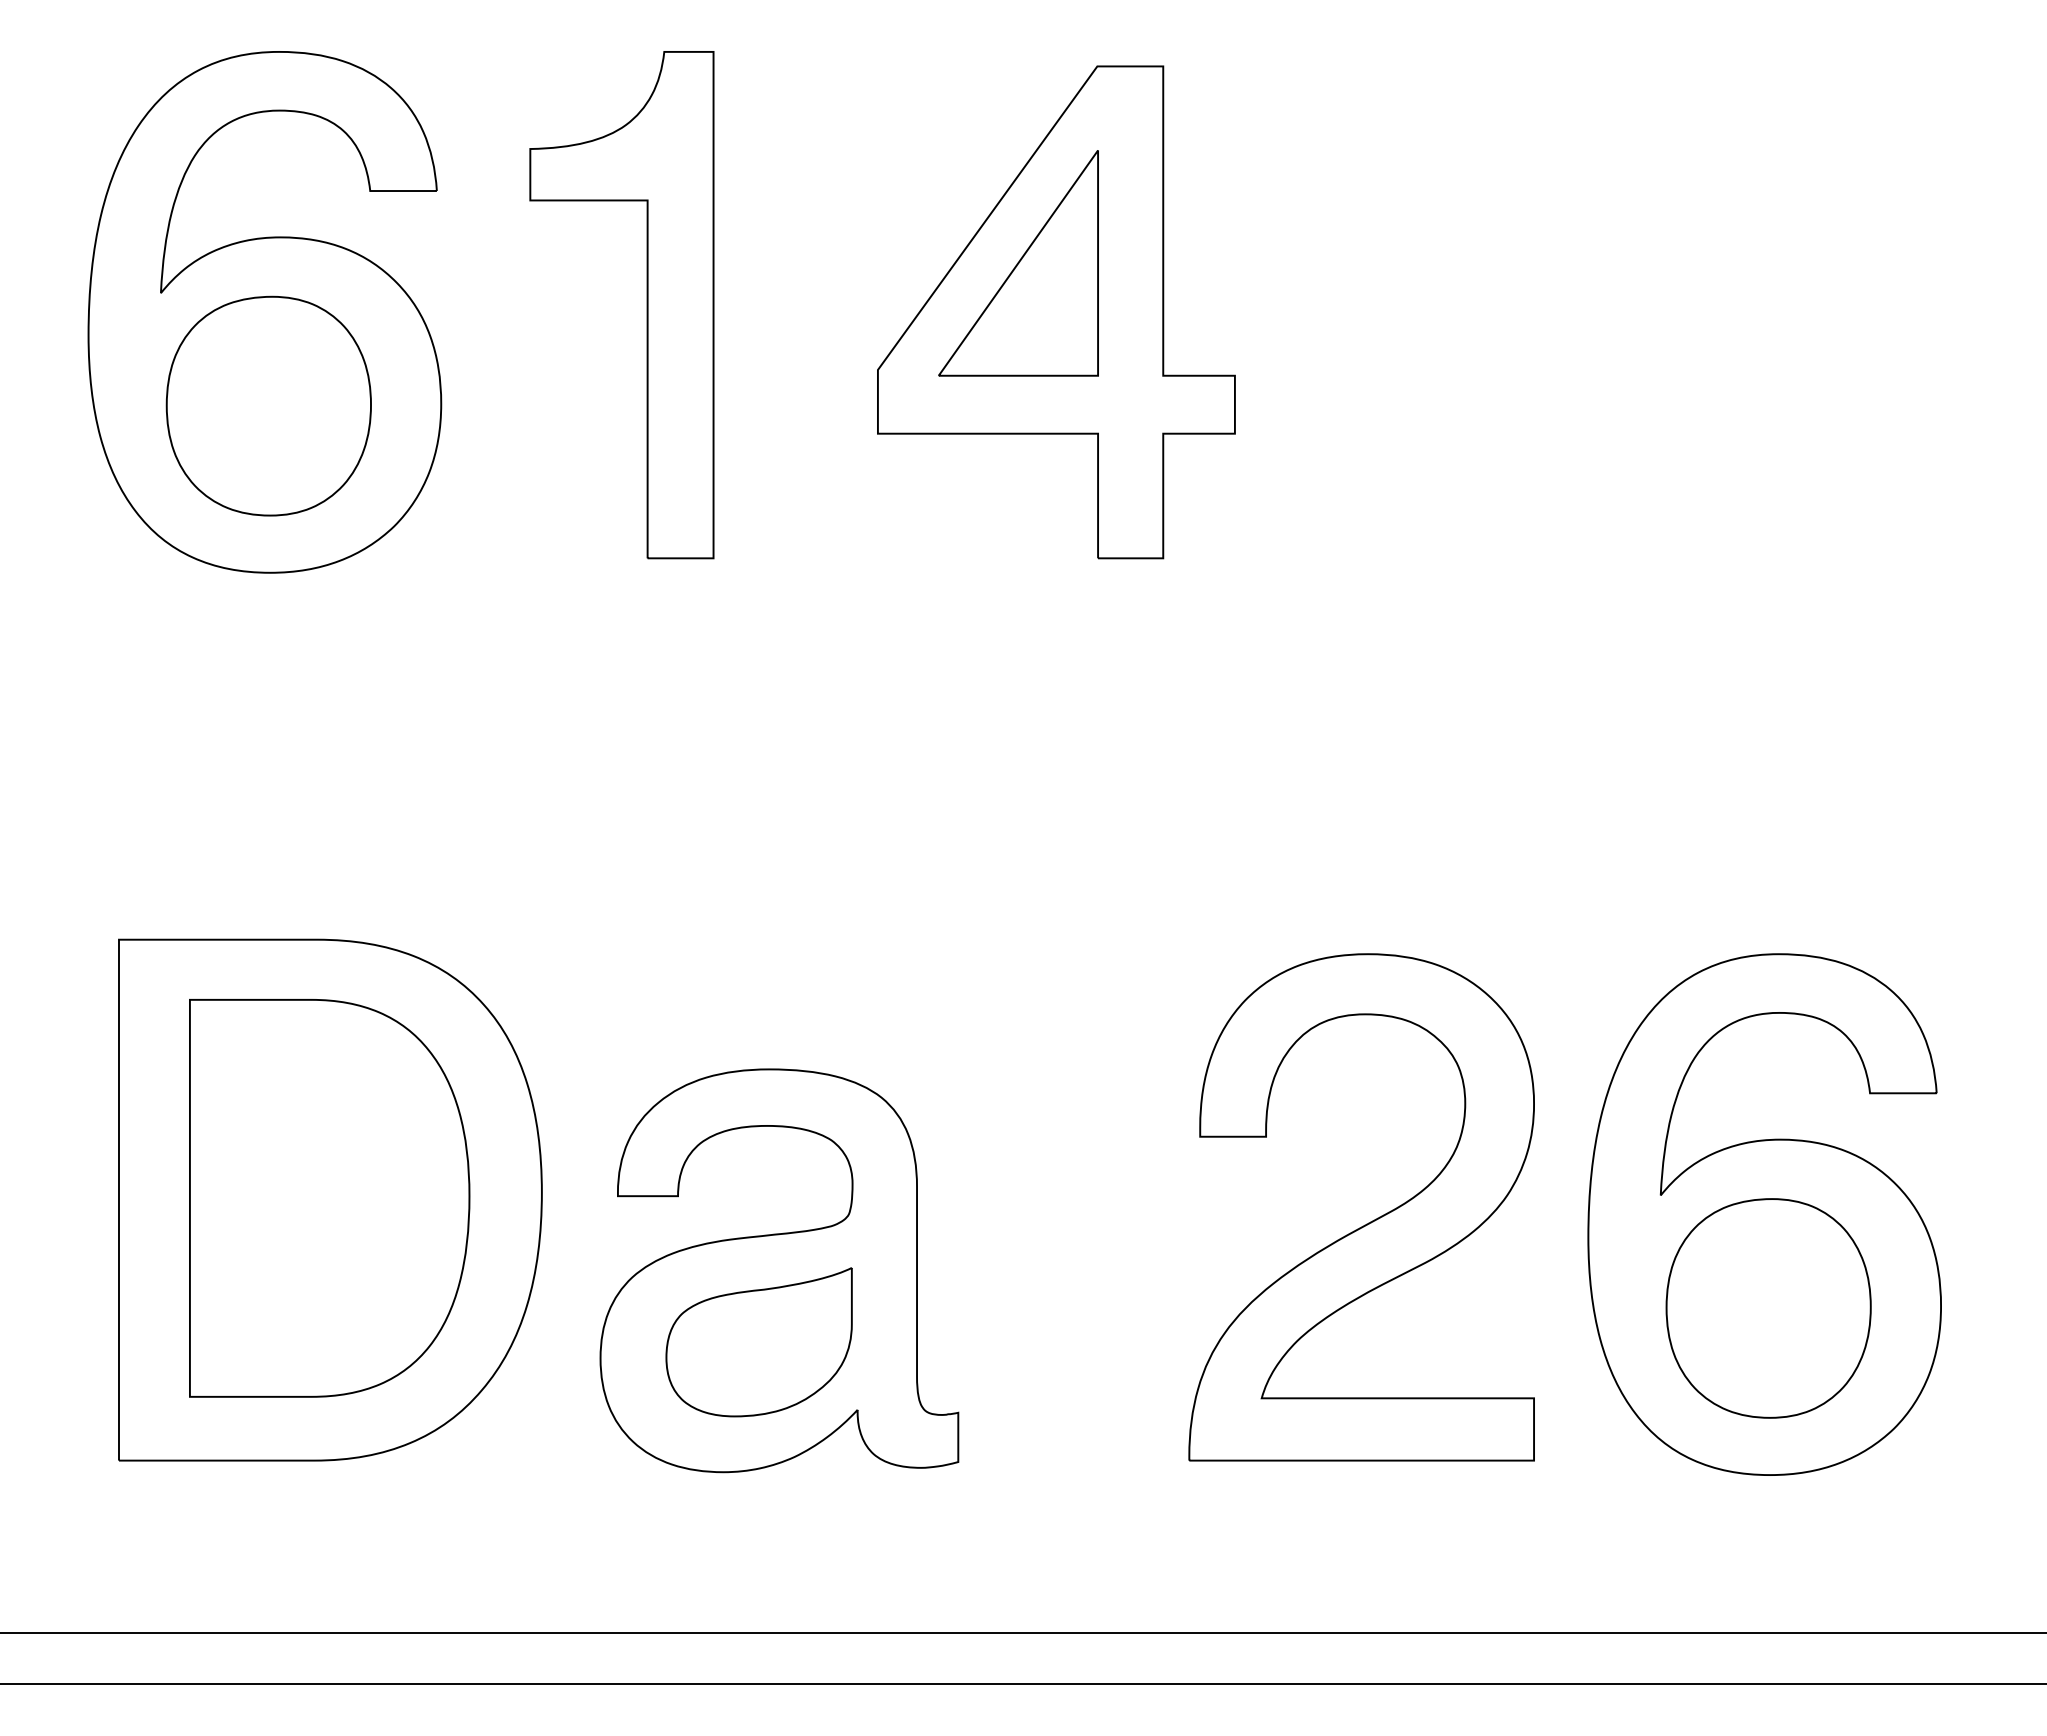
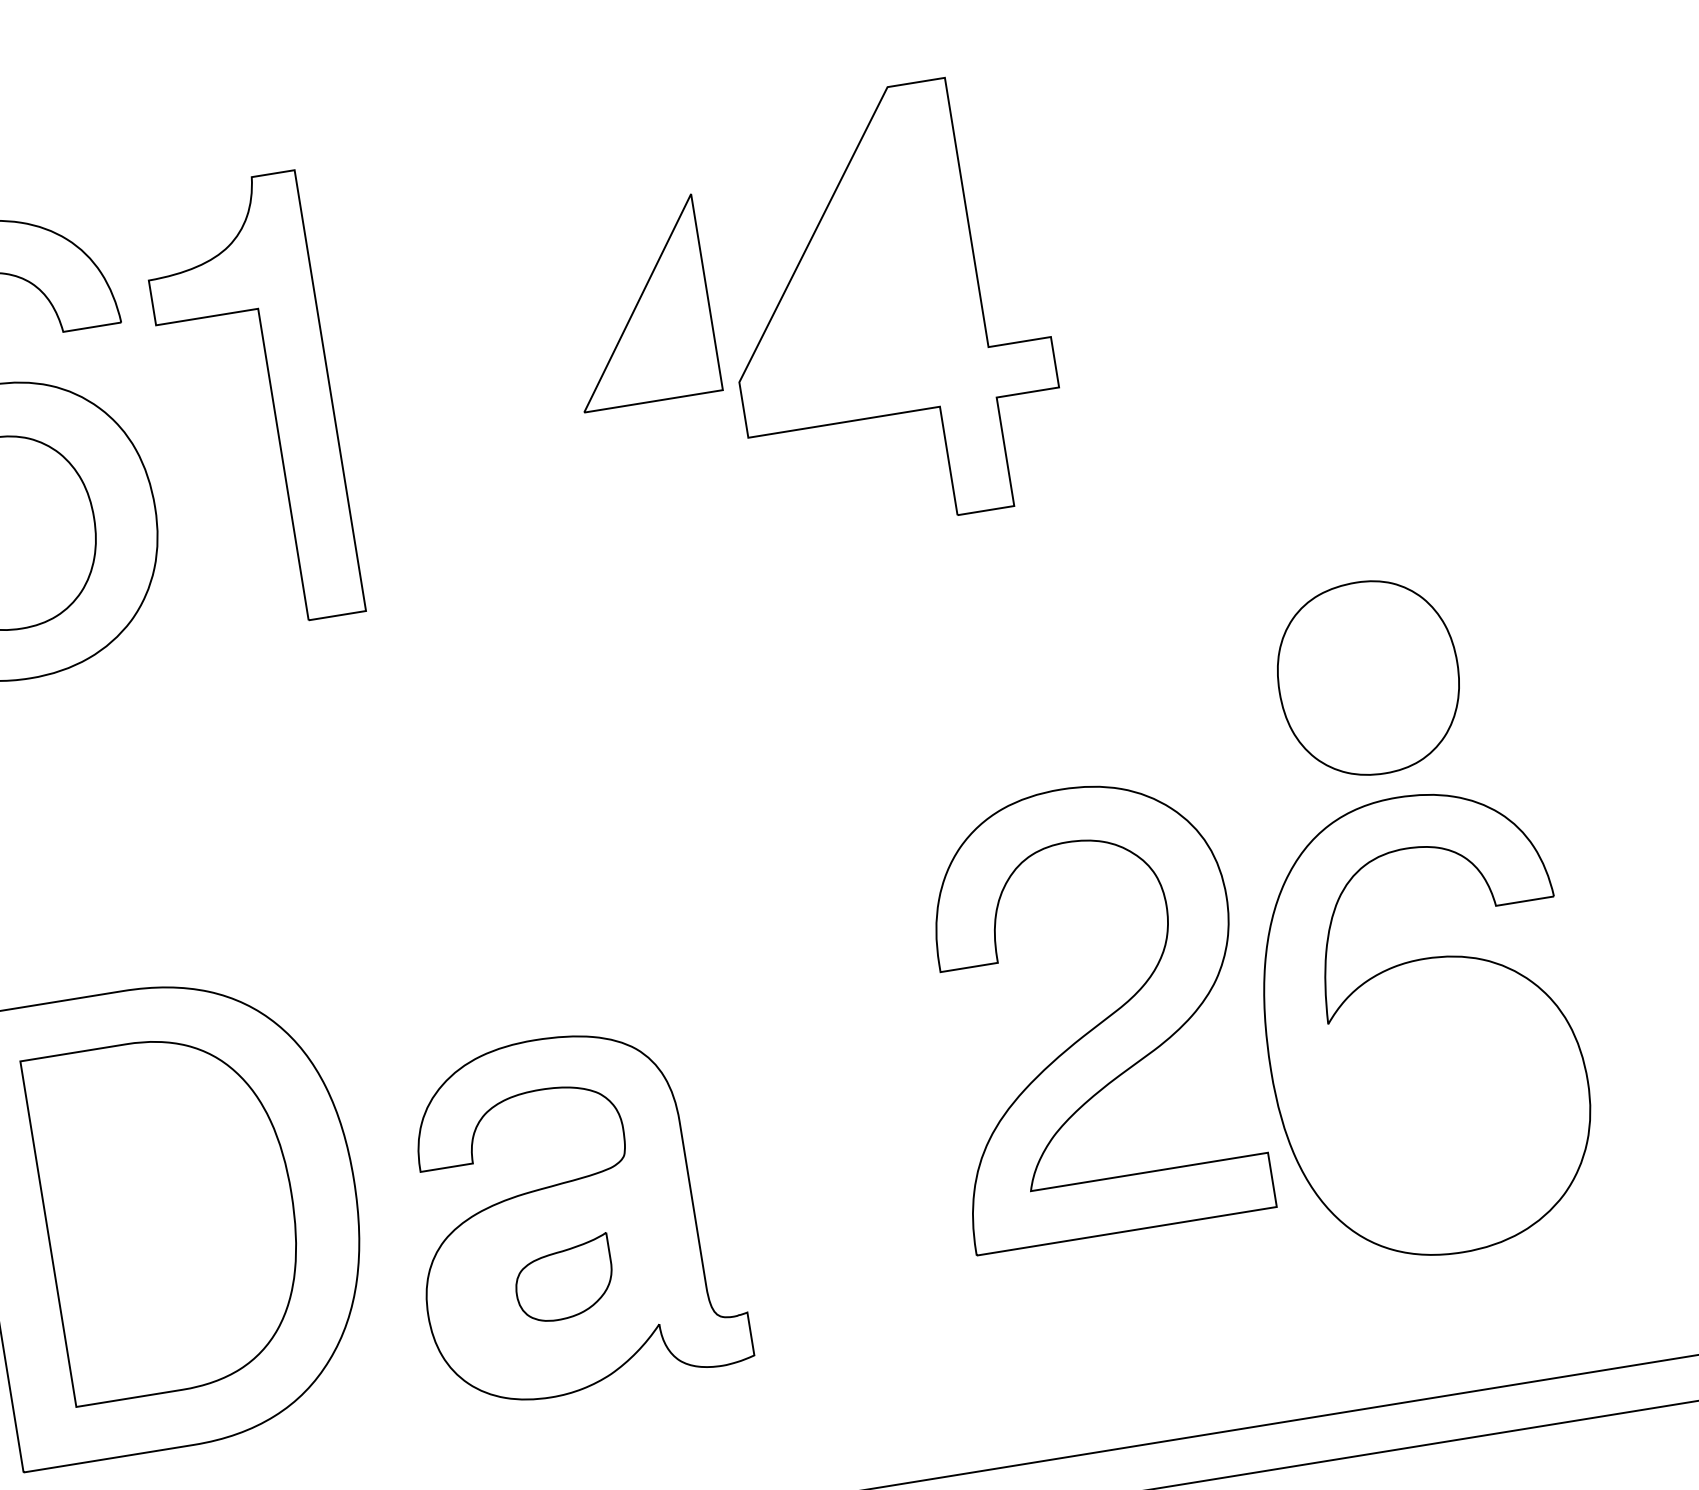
part: (646, 305) -> (272, 400), moved
part: (1056, 312) -> (886, 307), moved
part: (1368, 1222) -> (1099, 1023), moved
part: (1768, 1308) -> (1368, 678), moved
part: (758, 1342) -> (563, 1279), size x0.6

